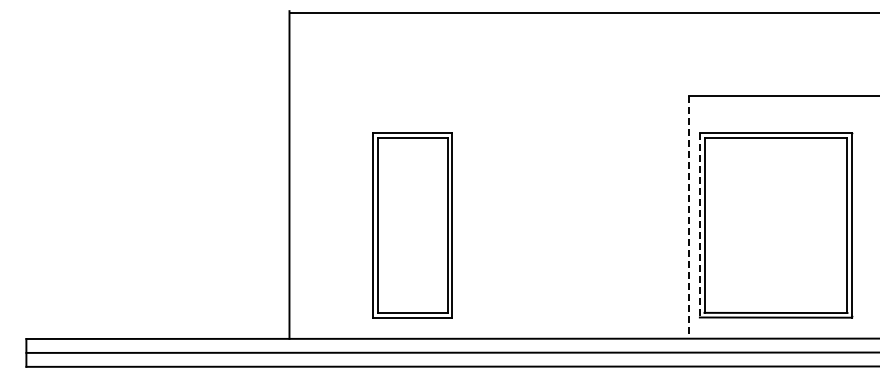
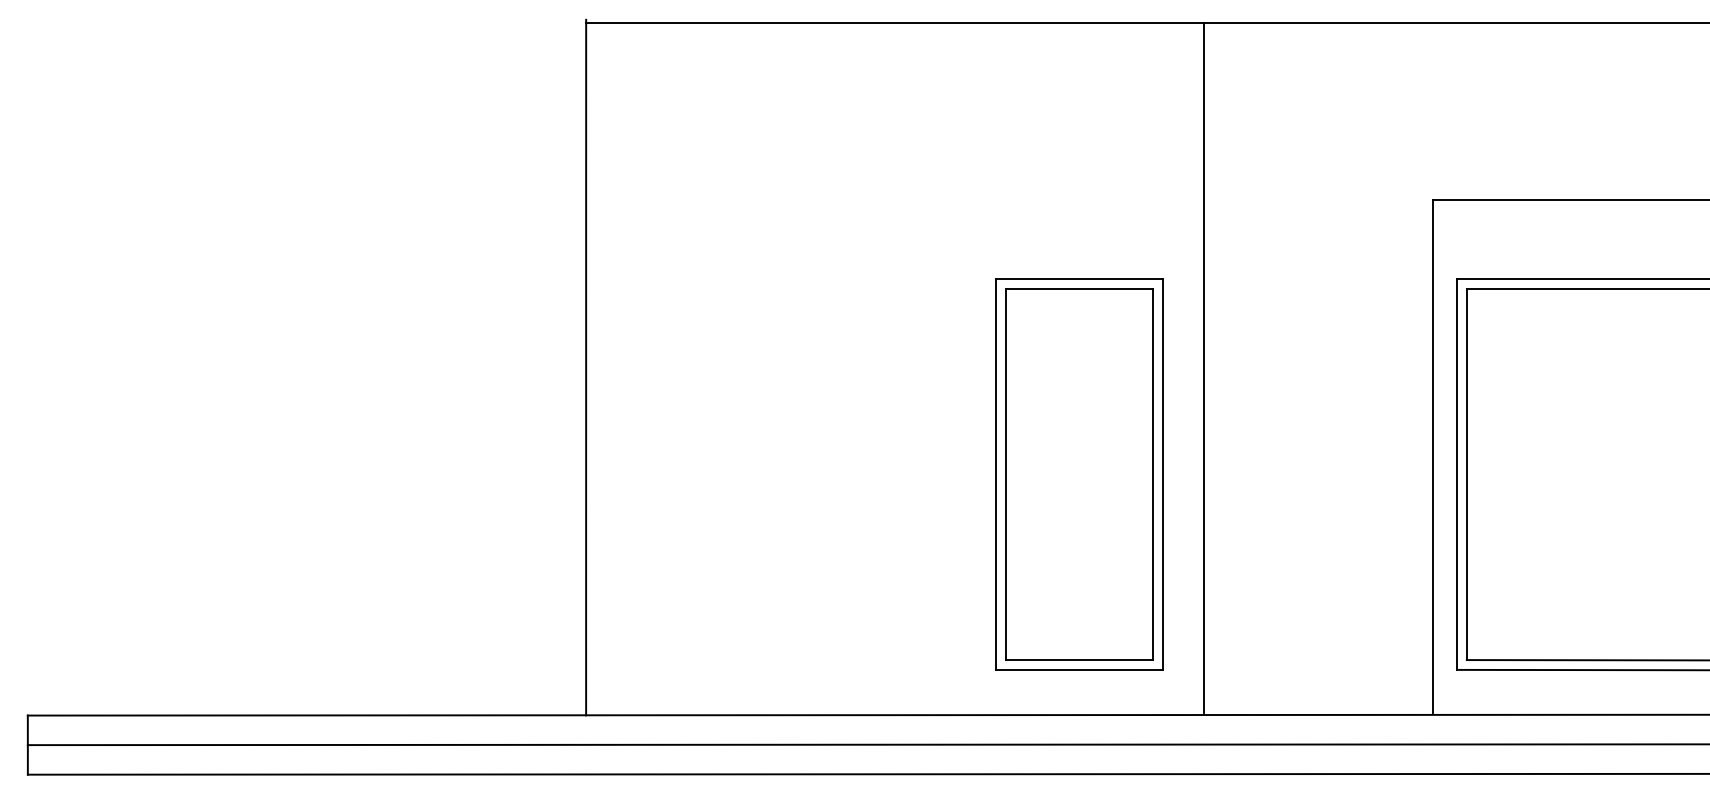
line: (580, 174) -> (1203, 366), added
line: (688, 216) -> (1432, 455), dashed -> solid
part: (412, 225) -> (1078, 474), moved
line: (699, 225) -> (1456, 474), dashed -> solid

